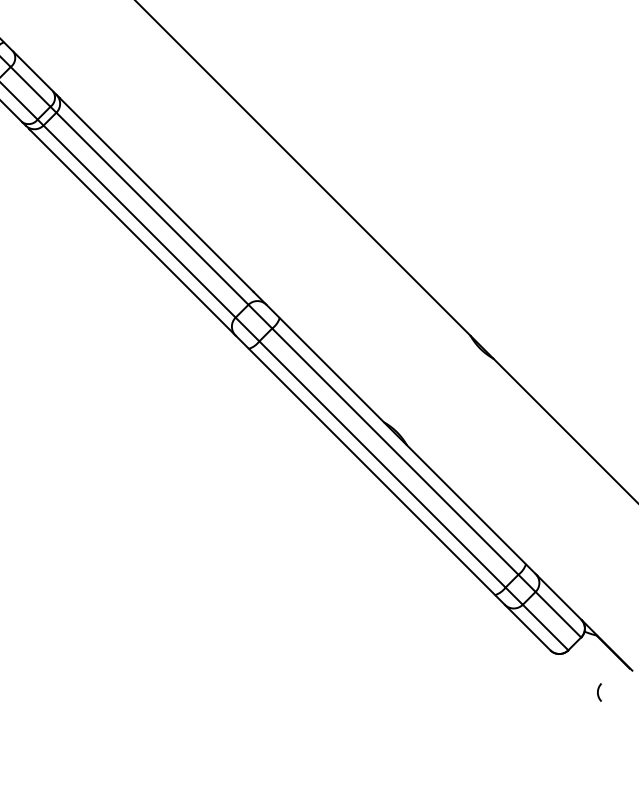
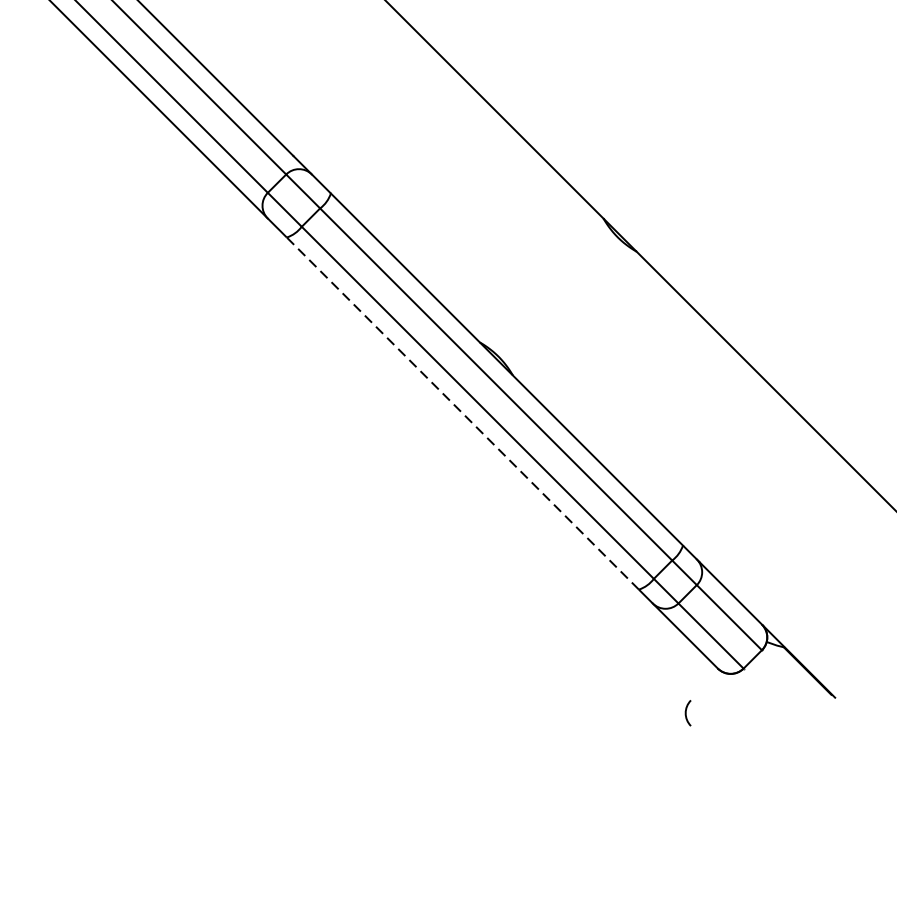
line: (371, 471) -> (462, 412), solid -> dashed
arc: (598, 692) -> (686, 713), moved

